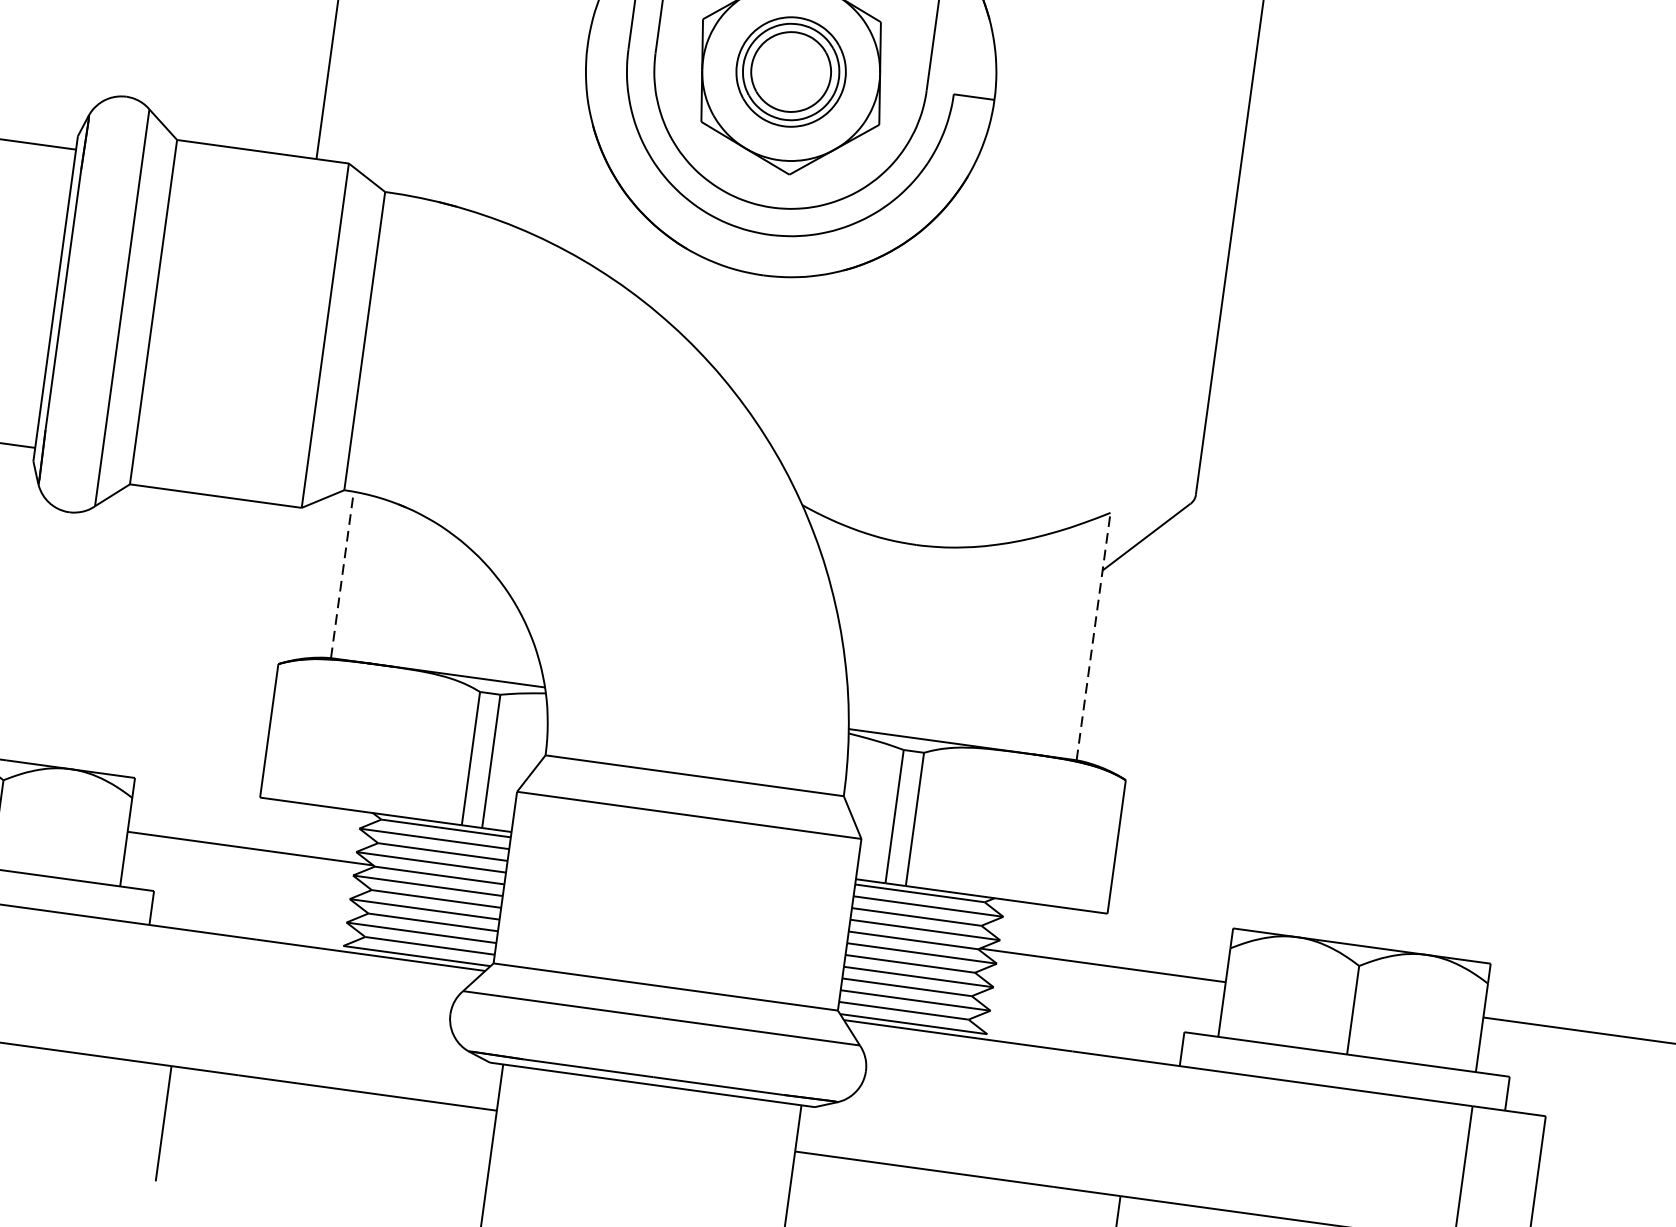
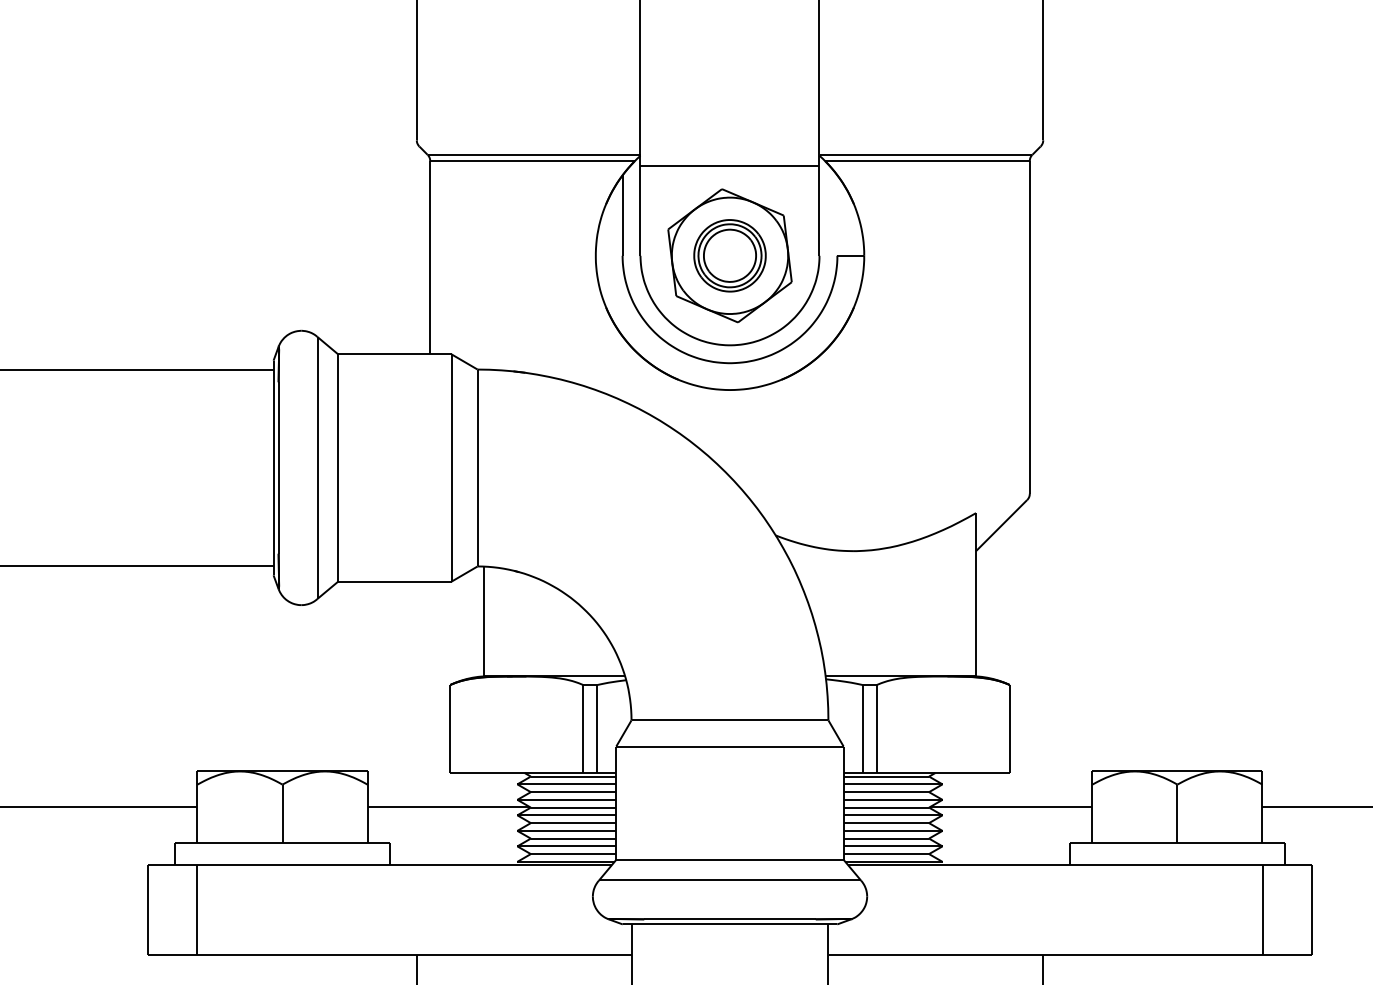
line: (341, 574) -> (483, 621), dashed -> solid
line: (1094, 636) -> (976, 594), dashed -> solid

